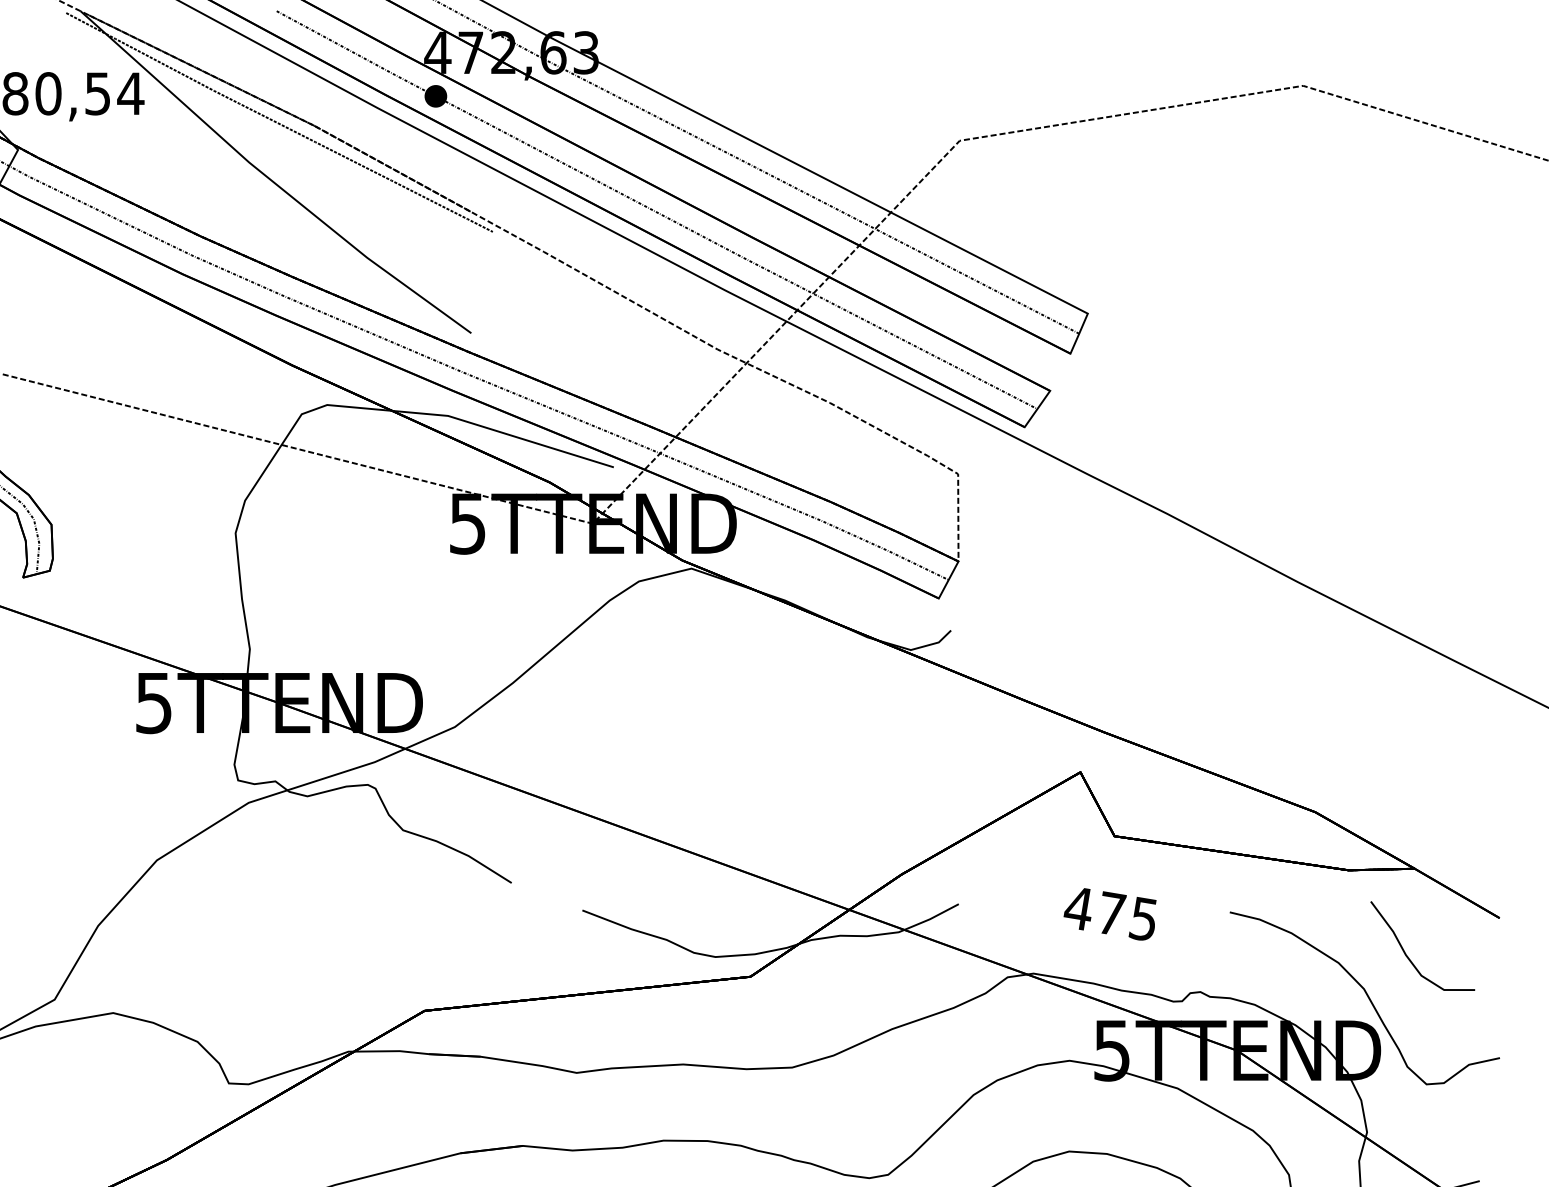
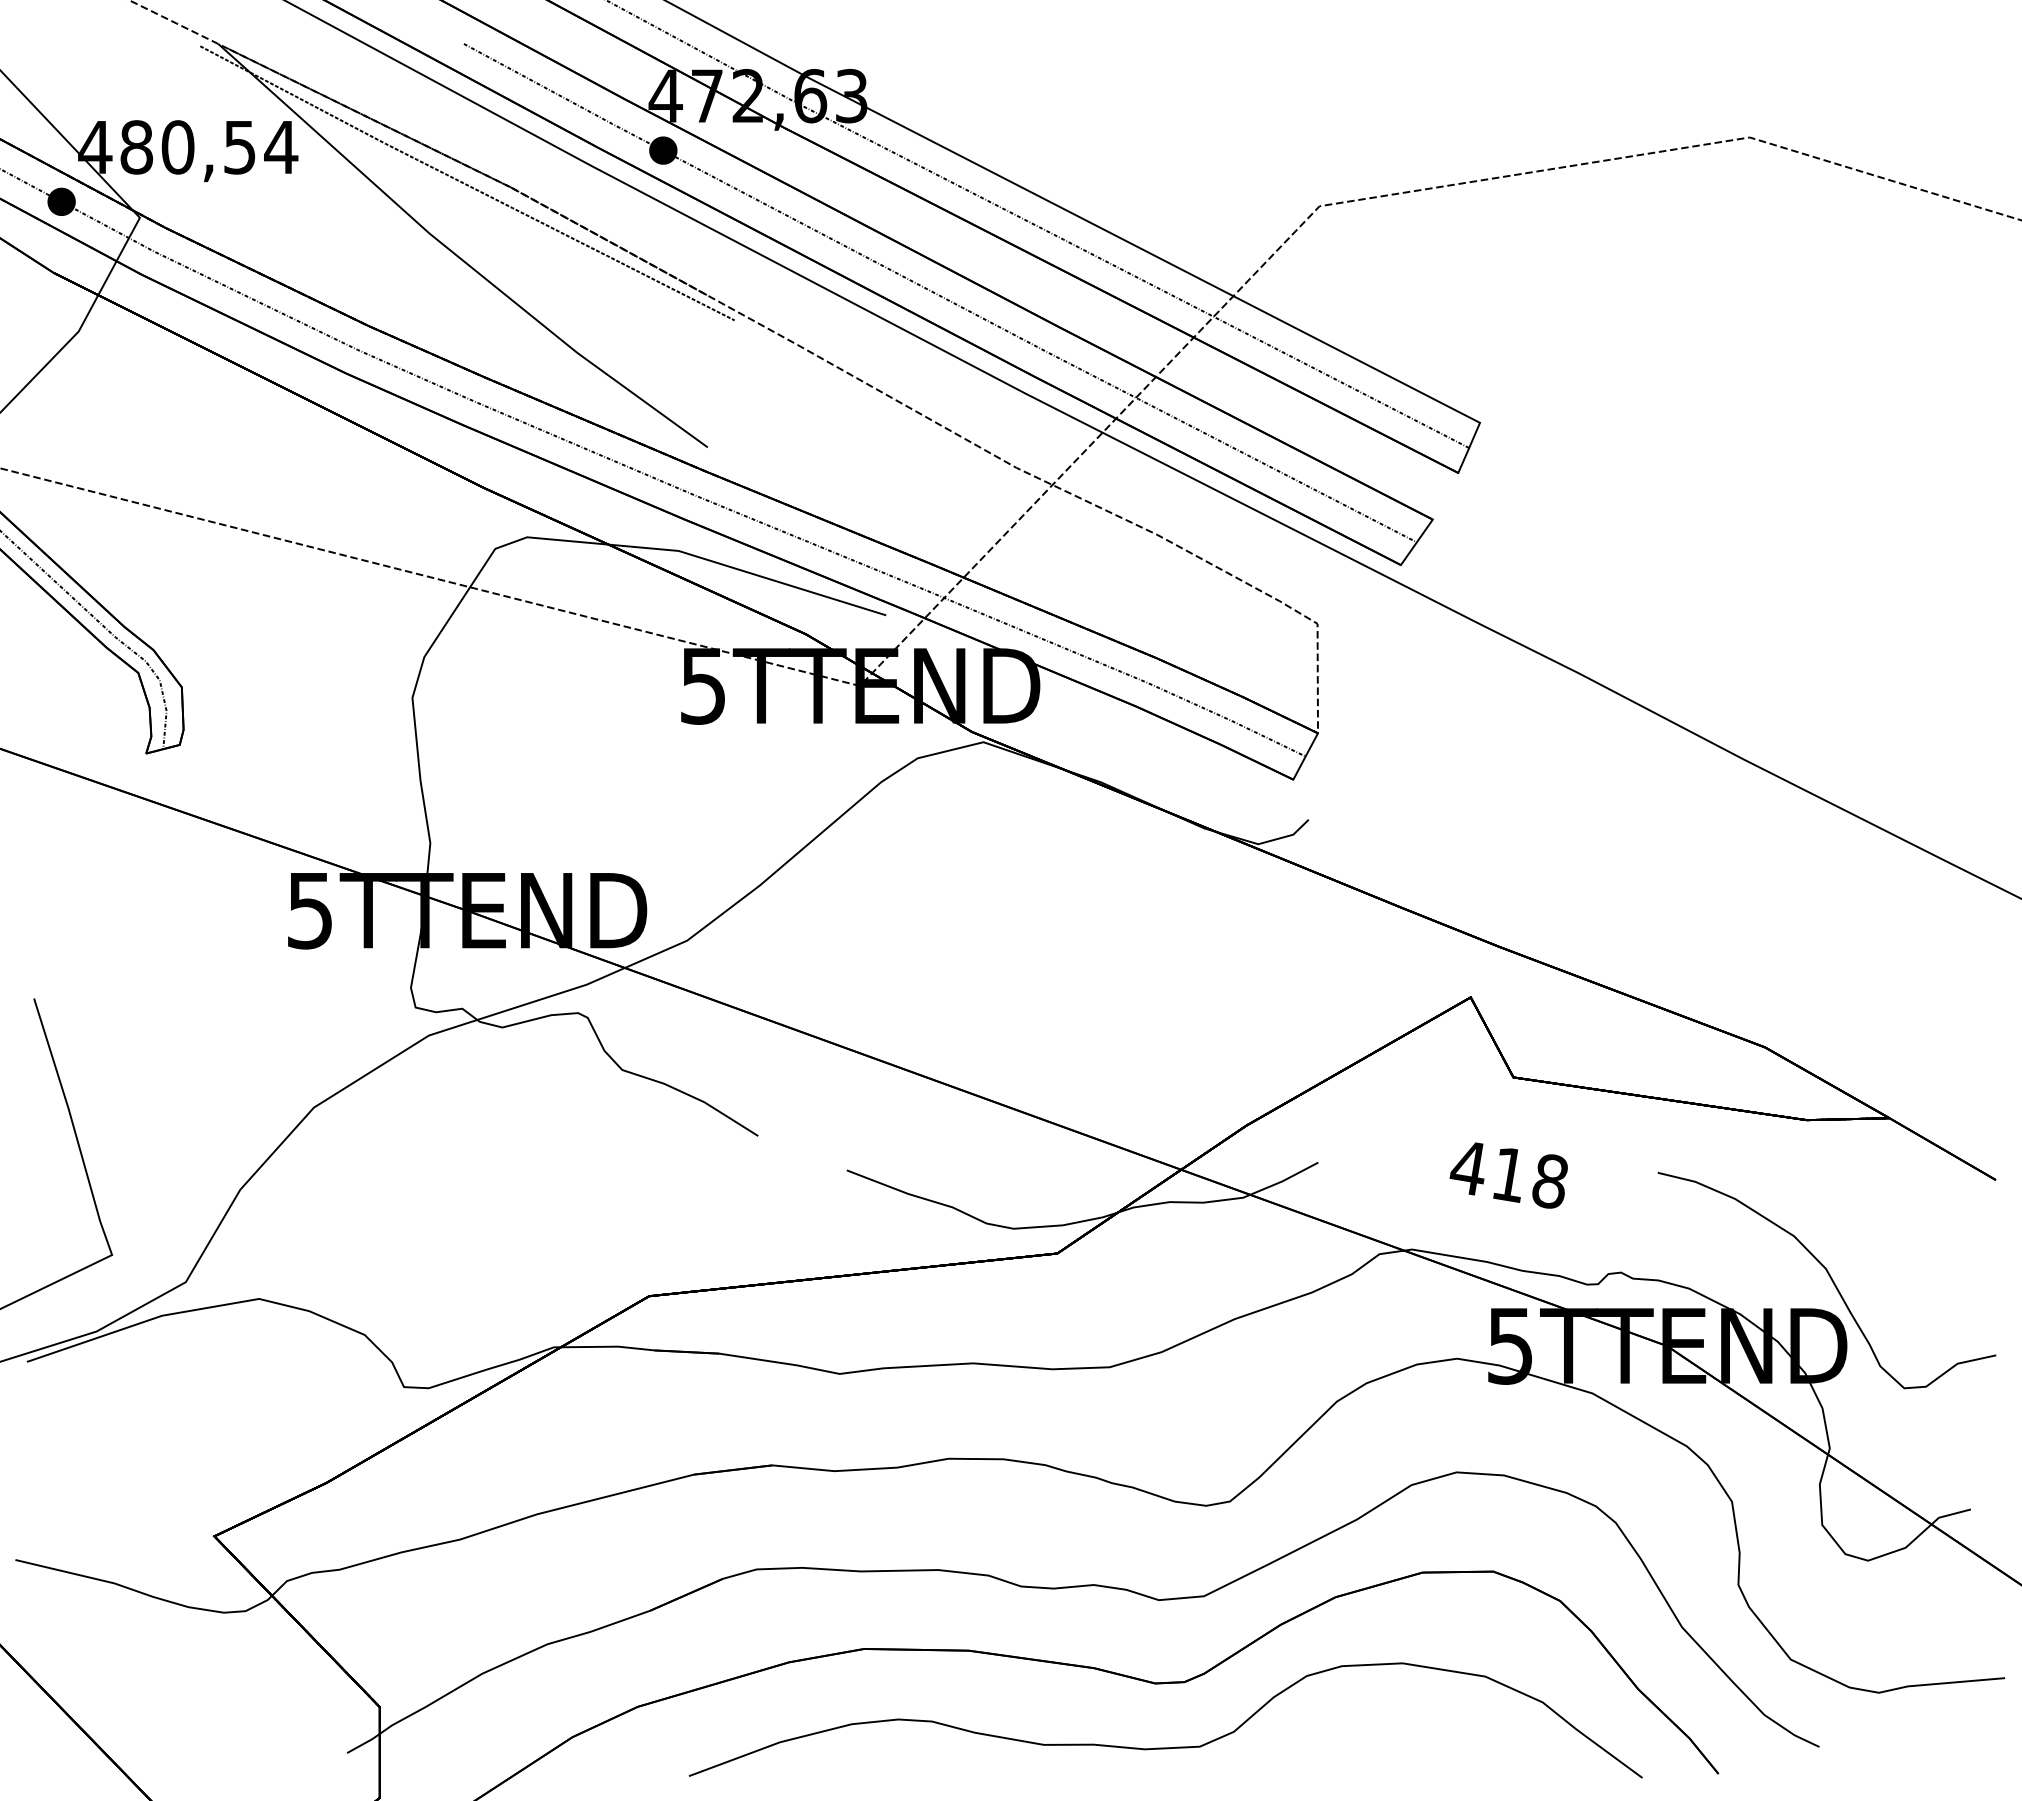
text: (1128, 916) -> (1530, 1177), 475 -> 418
curve: (1409, 957) -> (1882, 1229), removed

